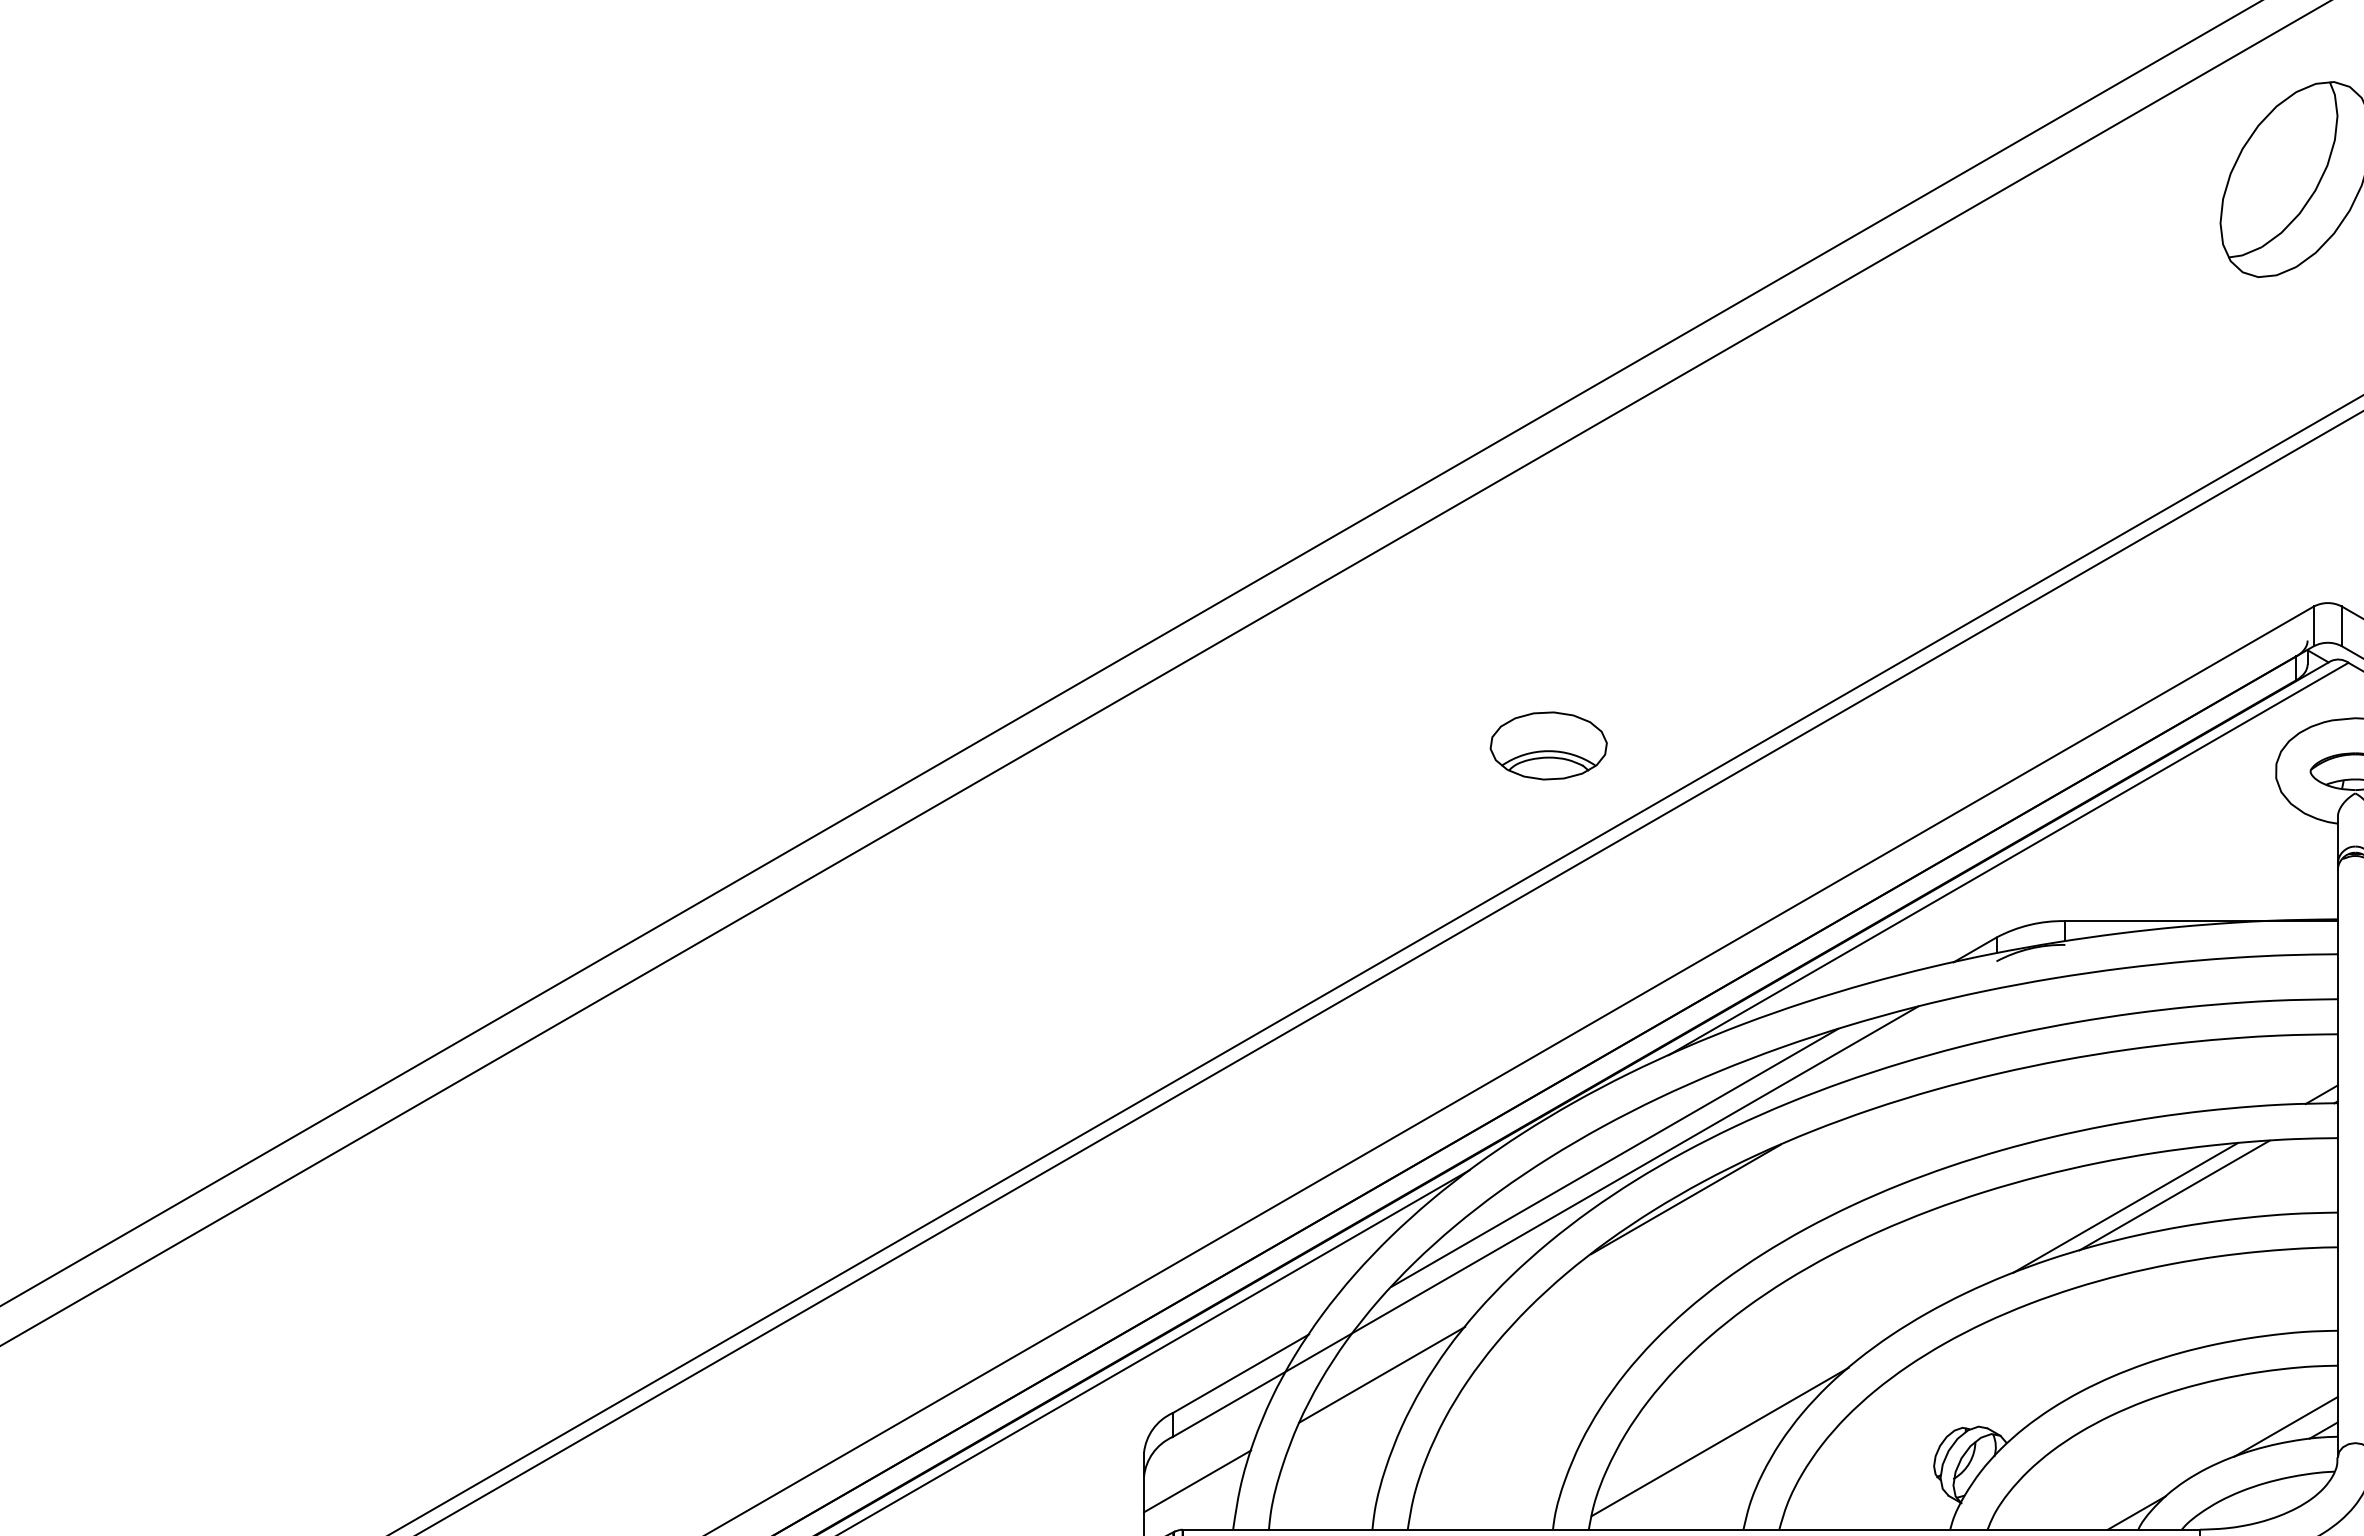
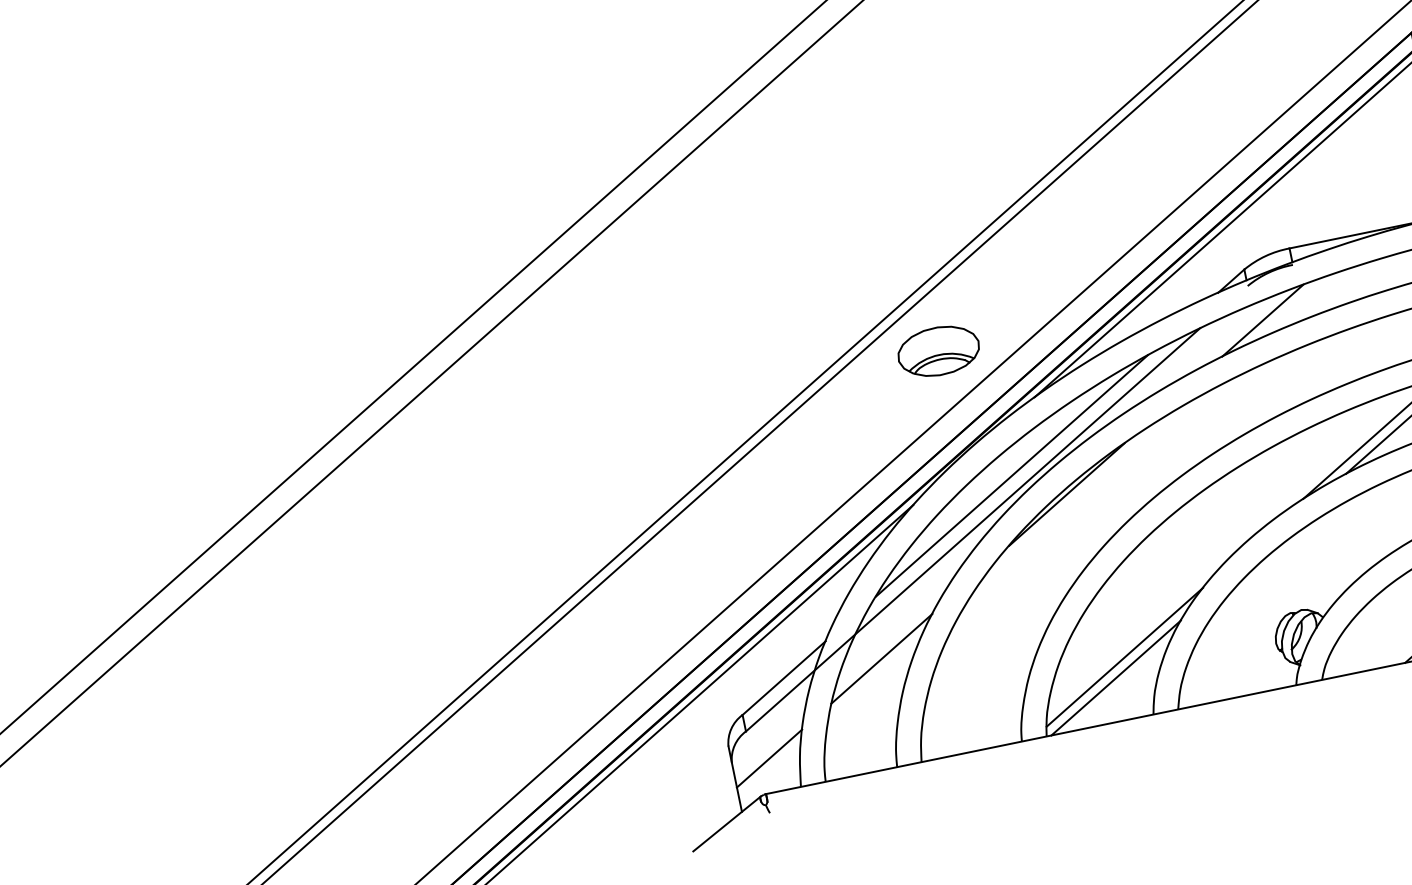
part: (1548, 745) -> (938, 351), moved
line: (2007, 1013) -> (1262, 320), added
line: (1701, 1467) -> (1115, 677), added

